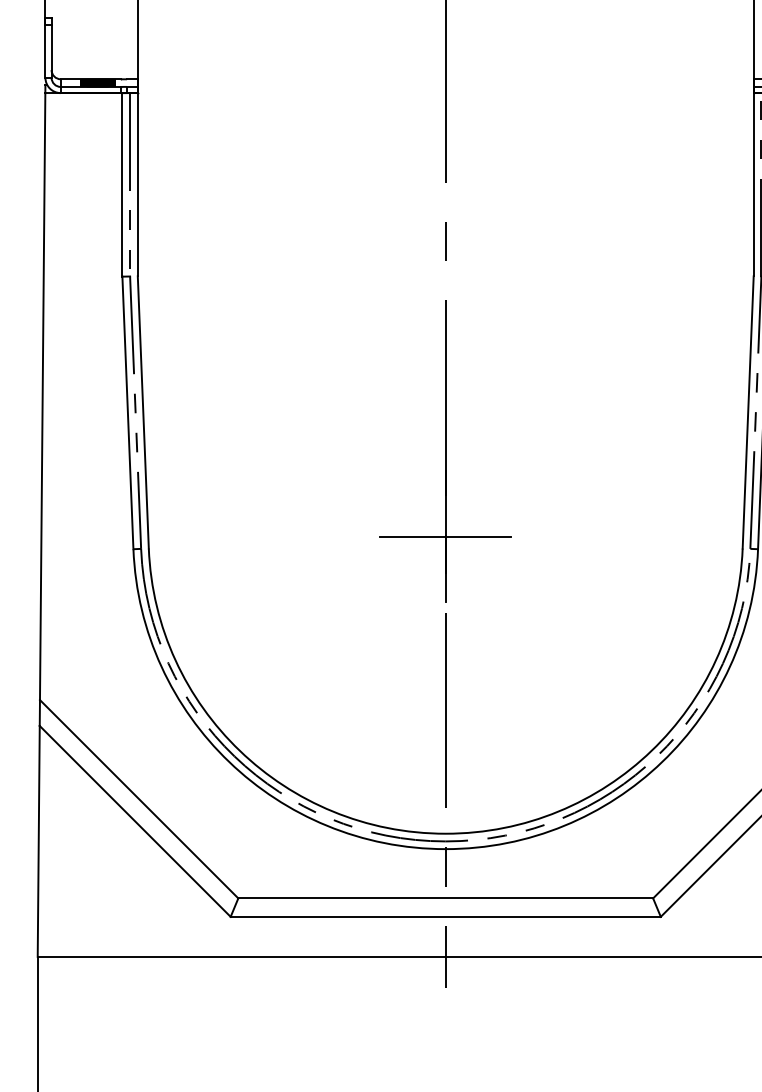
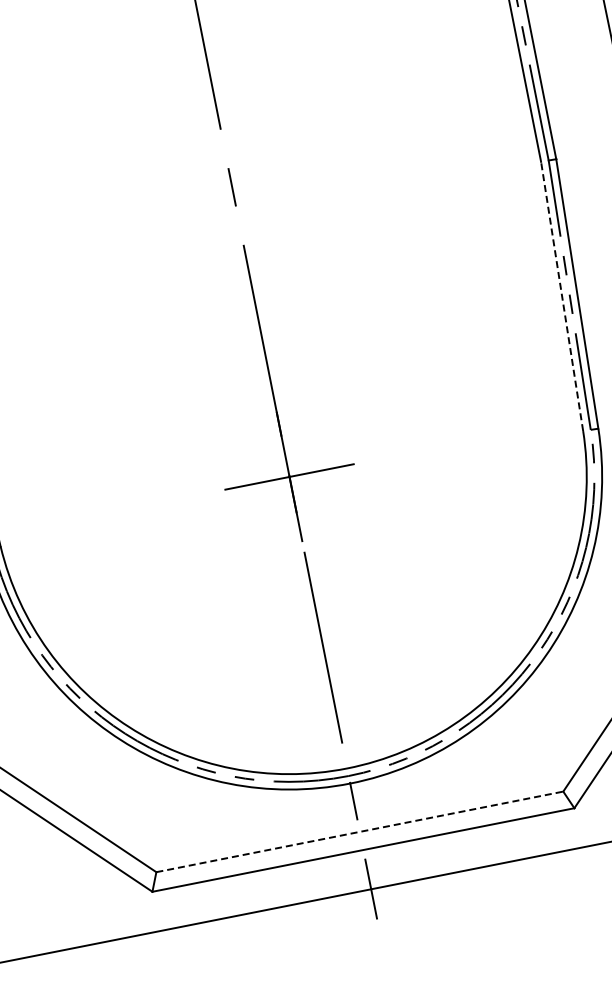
line: (748, 411) -> (562, 295), solid -> dashed
line: (446, 898) -> (360, 831), solid -> dashed

